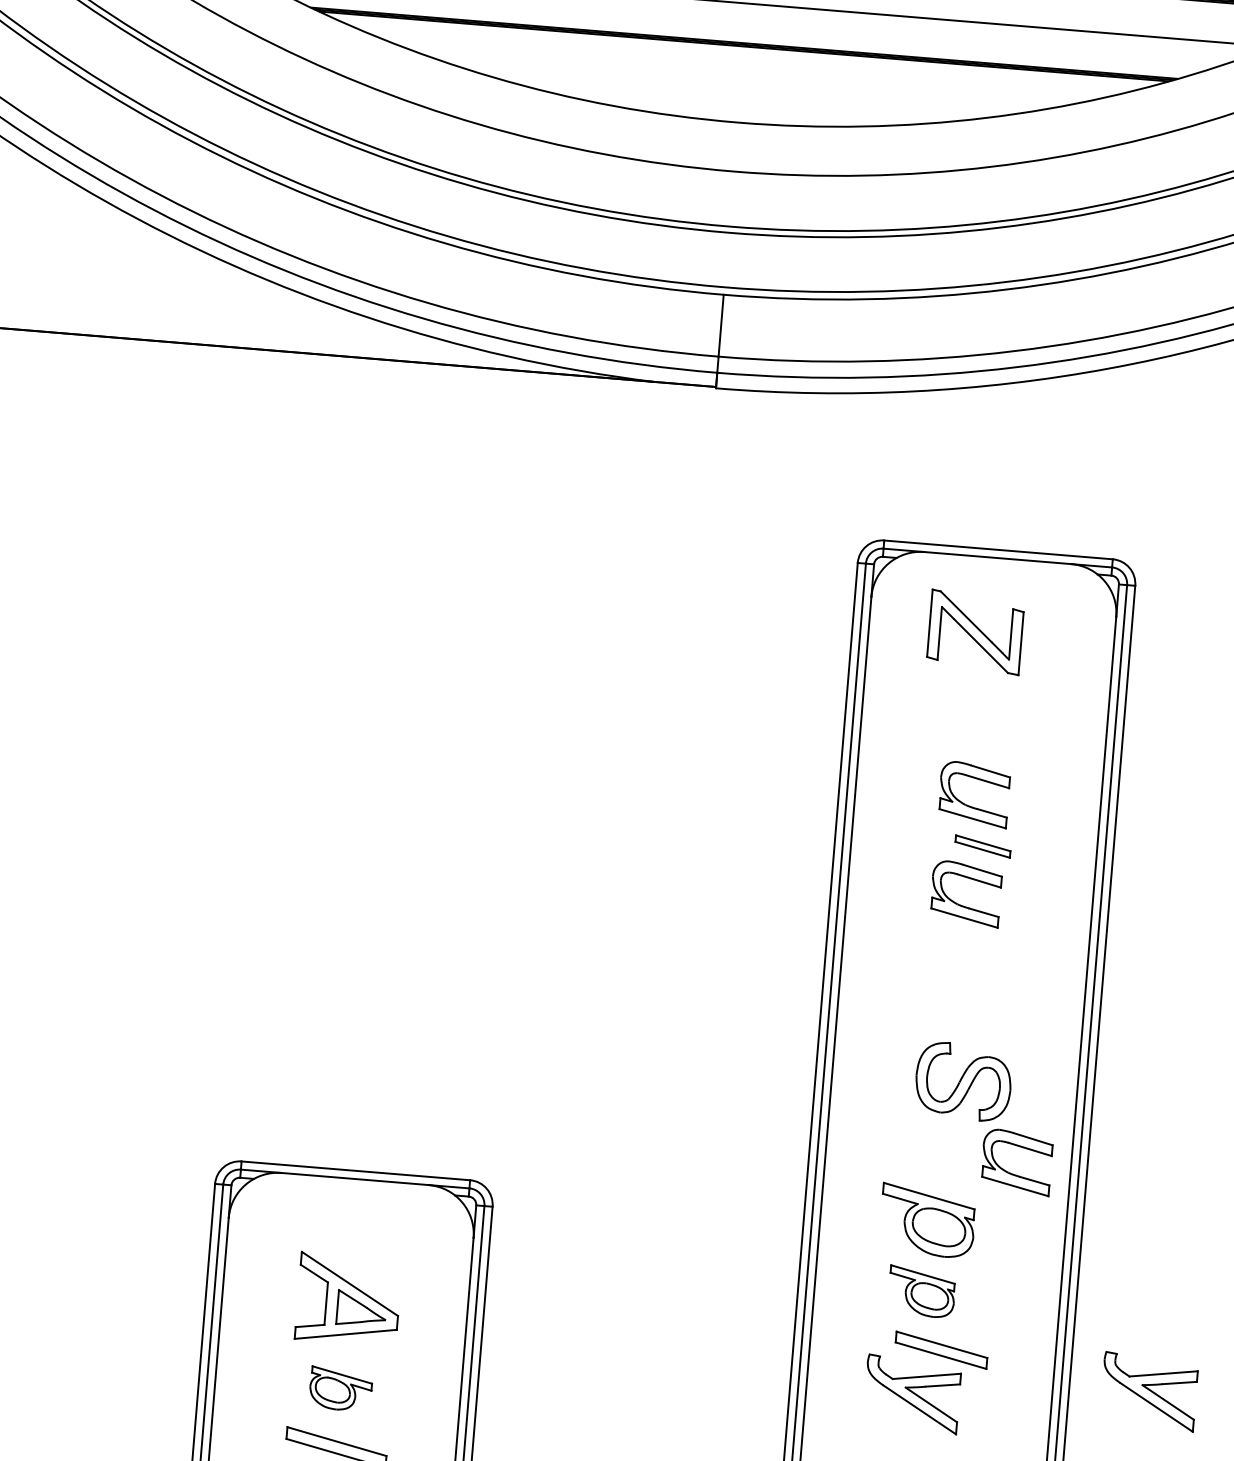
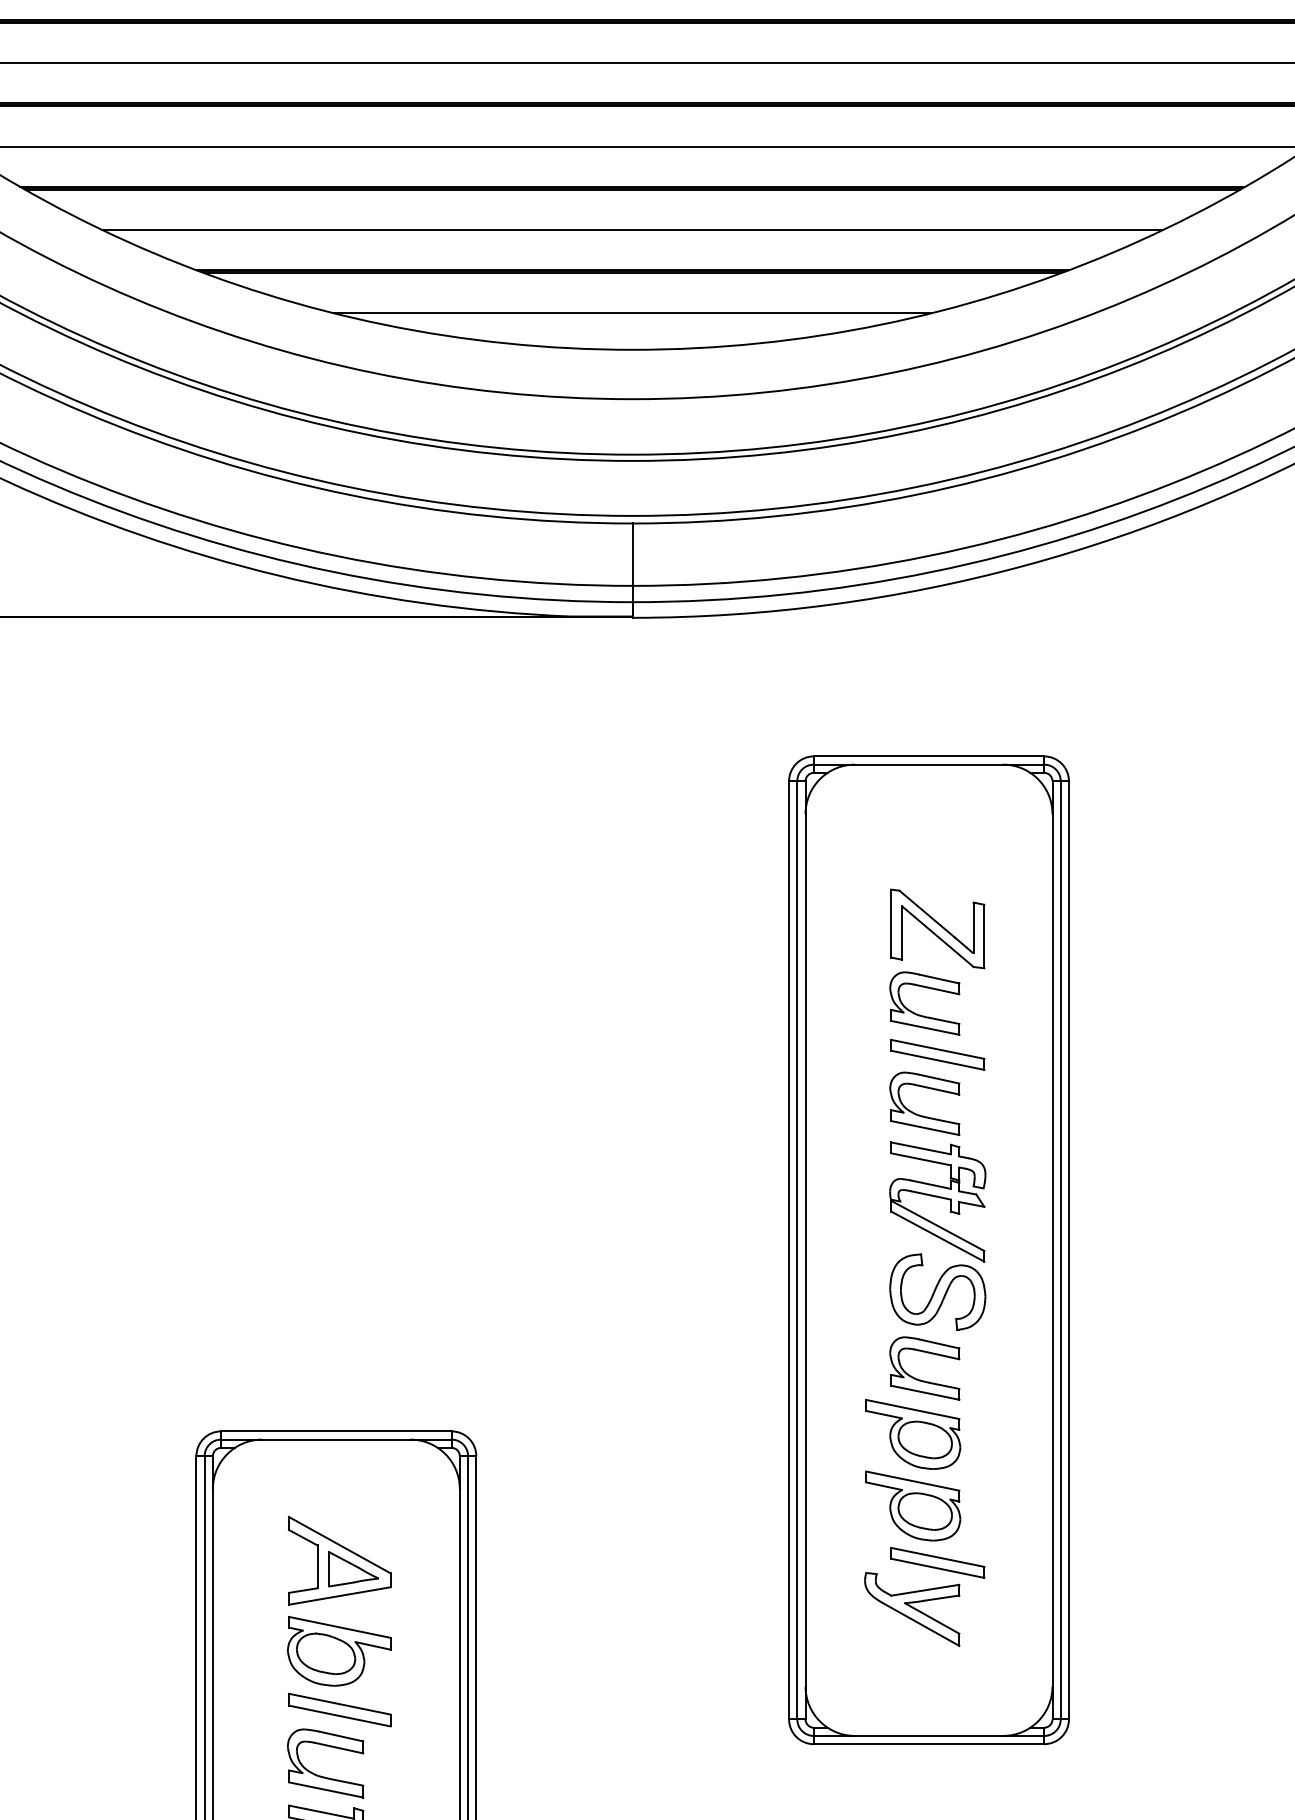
line: (740, 86) -> (632, 313), added
part: (975, 631) -> (937, 928), moved
part: (982, 846) -> (937, 1054), size x1.67
part: (970, 991) -> (937, 1201), added
part: (1011, 1172) -> (920, 1379), moved
part: (922, 1291) -> (913, 1505), size x1.43
part: (341, 1389) -> (339, 1651), size x1.67
part: (1149, 1391) -> (1149, 1587), removed

